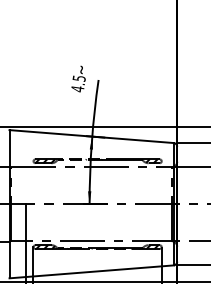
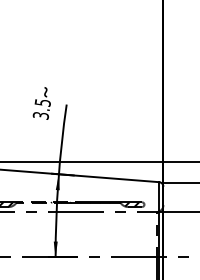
text: (77, 89) -> (40, 116), 4.5 -> 3.5

